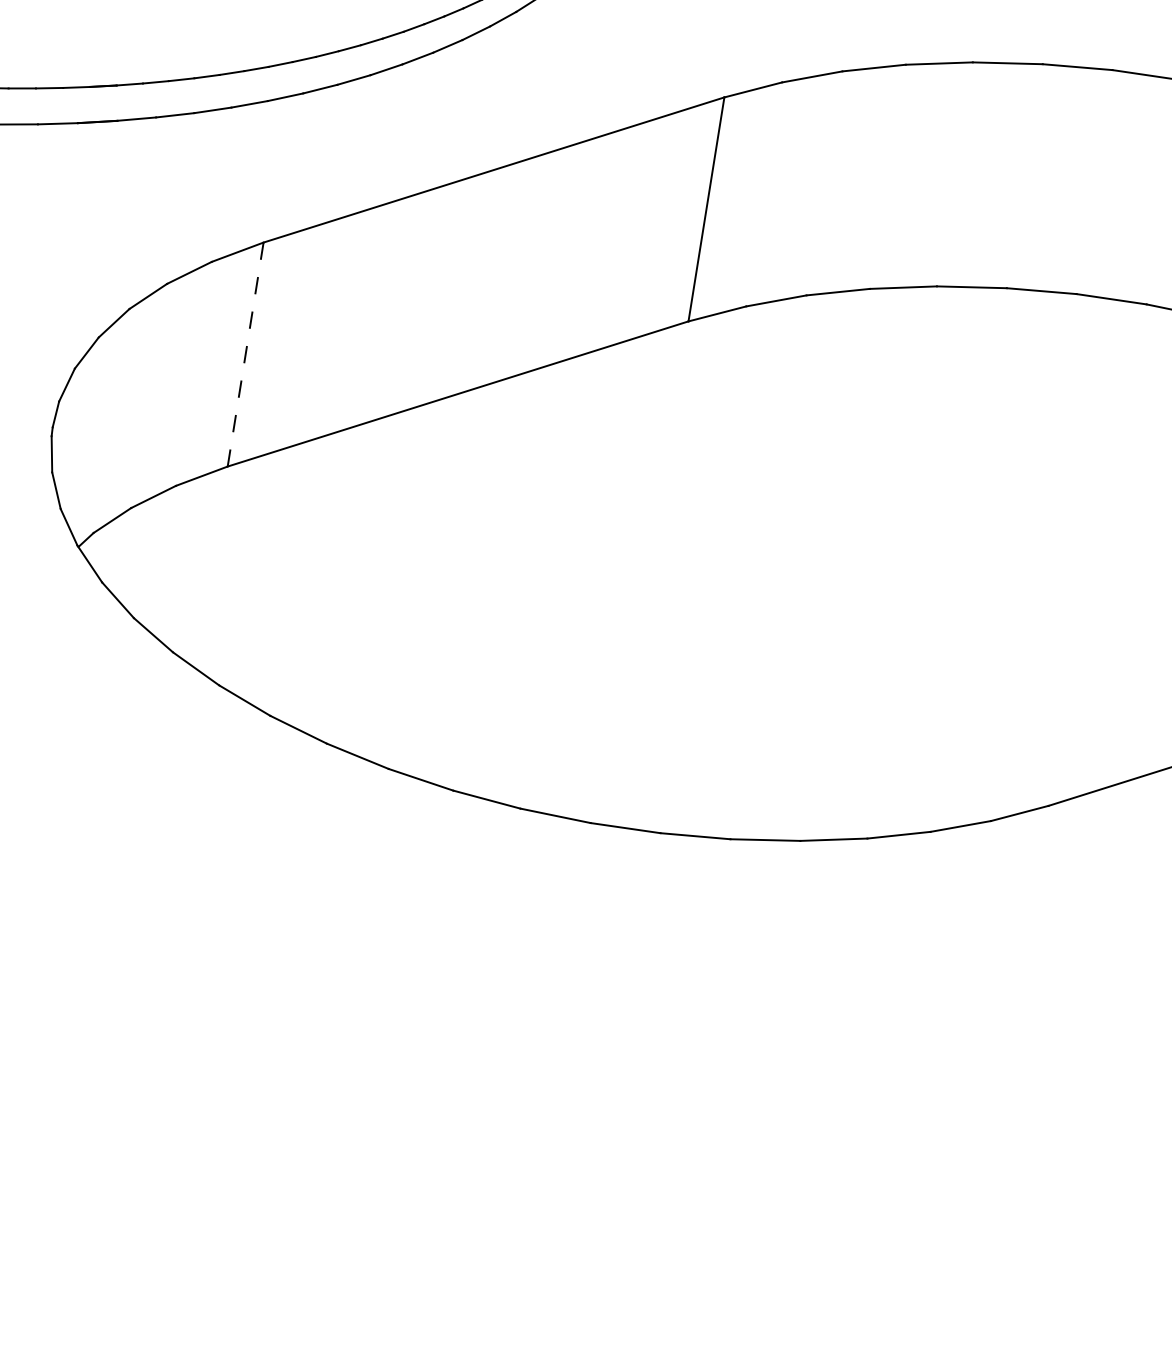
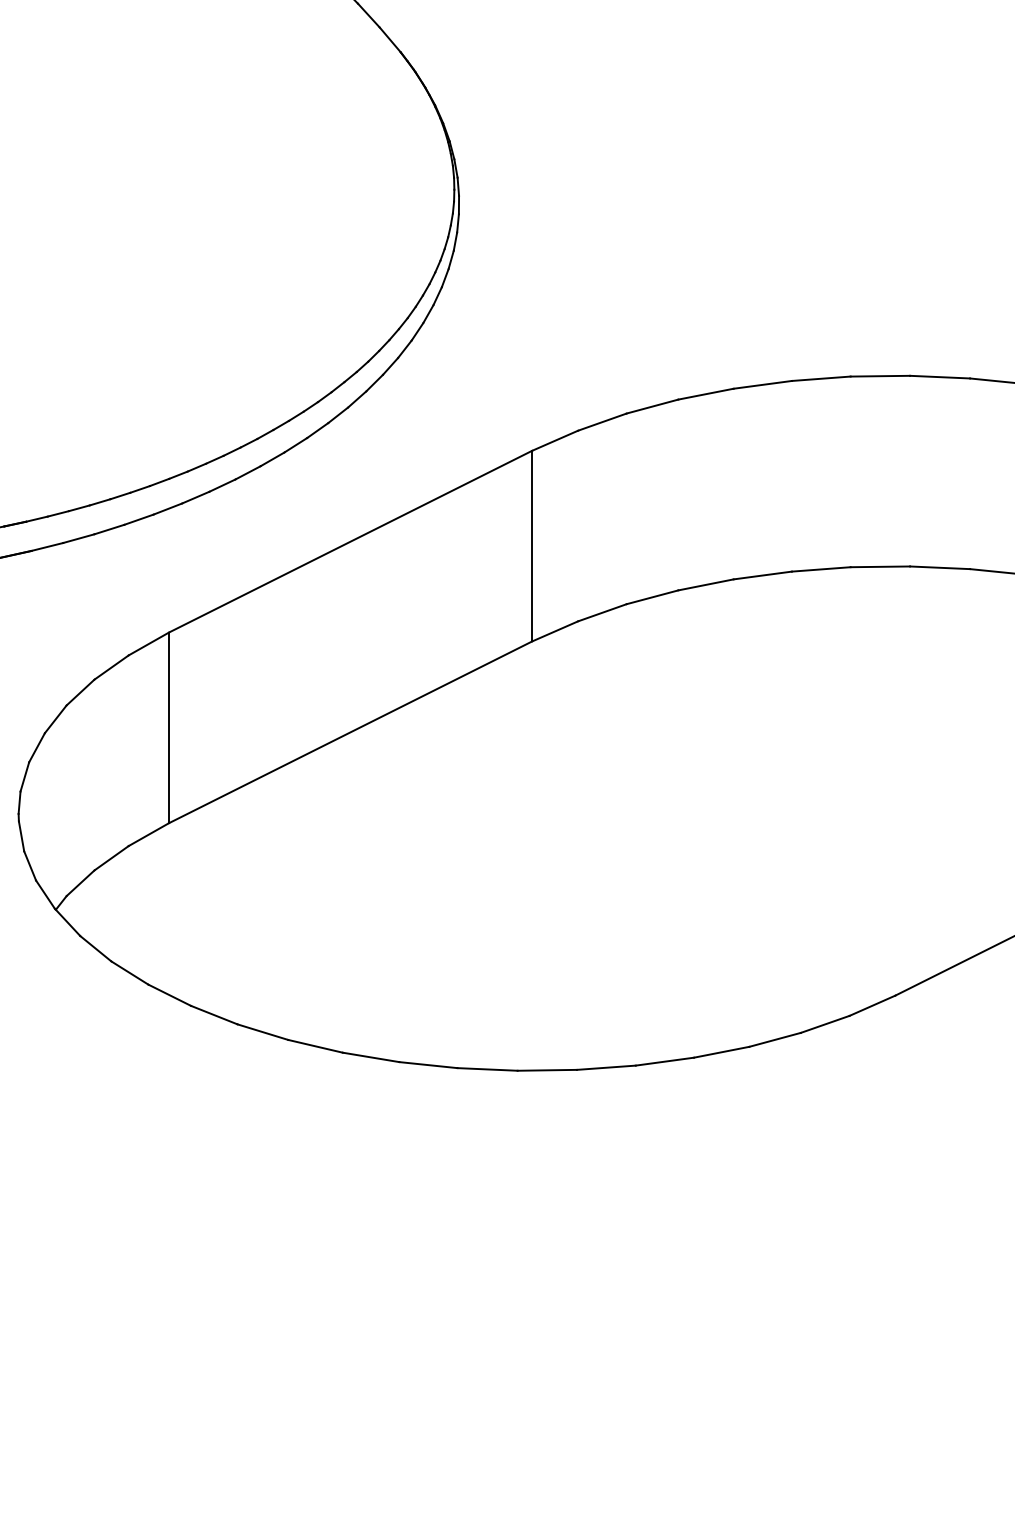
line: (246, 355) -> (169, 728), dashed -> solid

